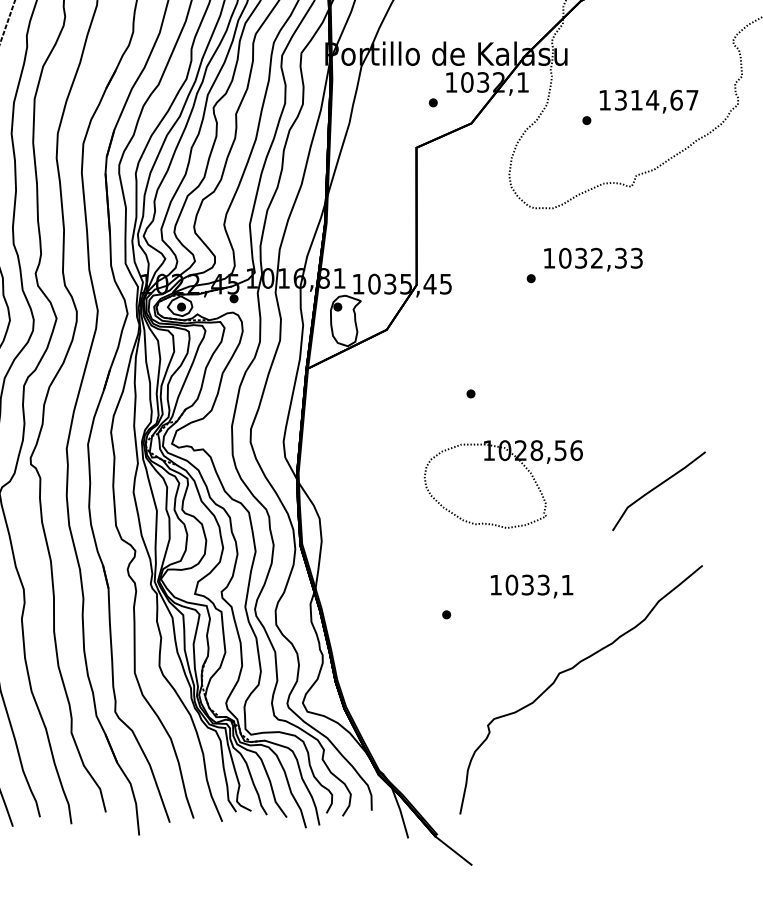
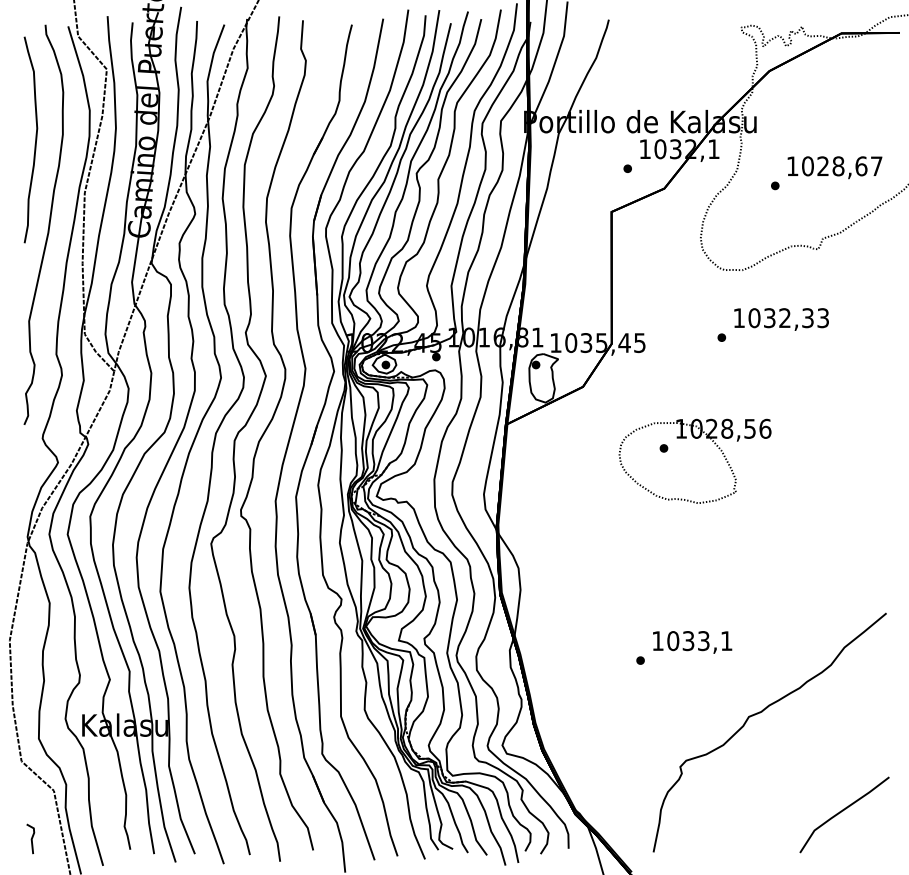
text: (637, 100) -> (823, 166), 1314,67 -> 1028,67
part: (502, 460) -> (694, 438), moved
line: (657, 487) -> (843, 811), moved
text: (531, 586) -> (692, 642), moved

